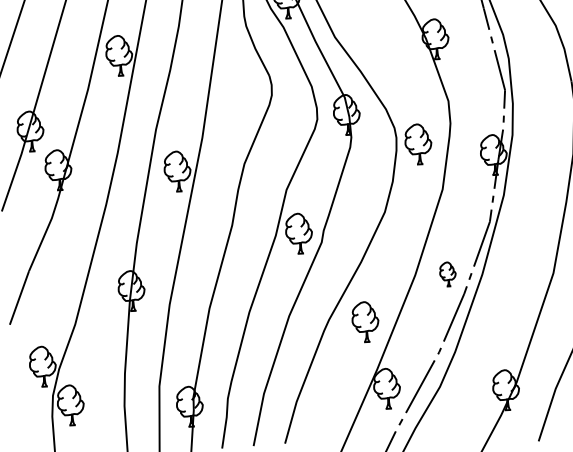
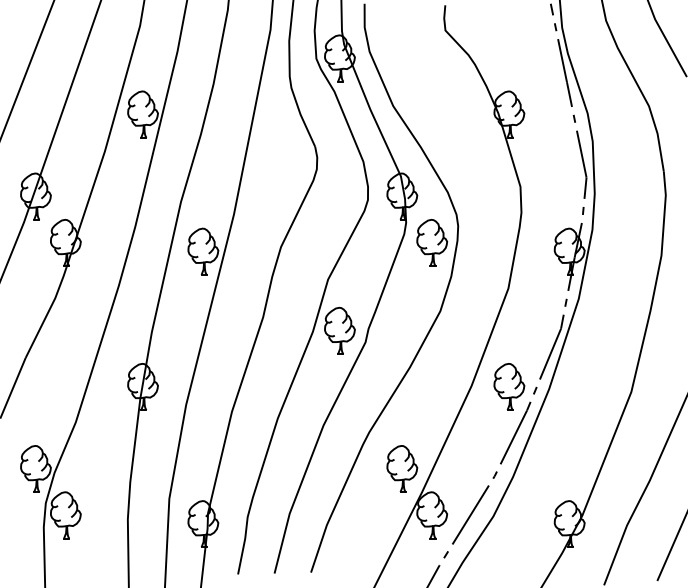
part: (418, 143) -> (432, 242), moved
part: (448, 274) -> (509, 386), size x1.67
part: (365, 321) -> (402, 468), moved

